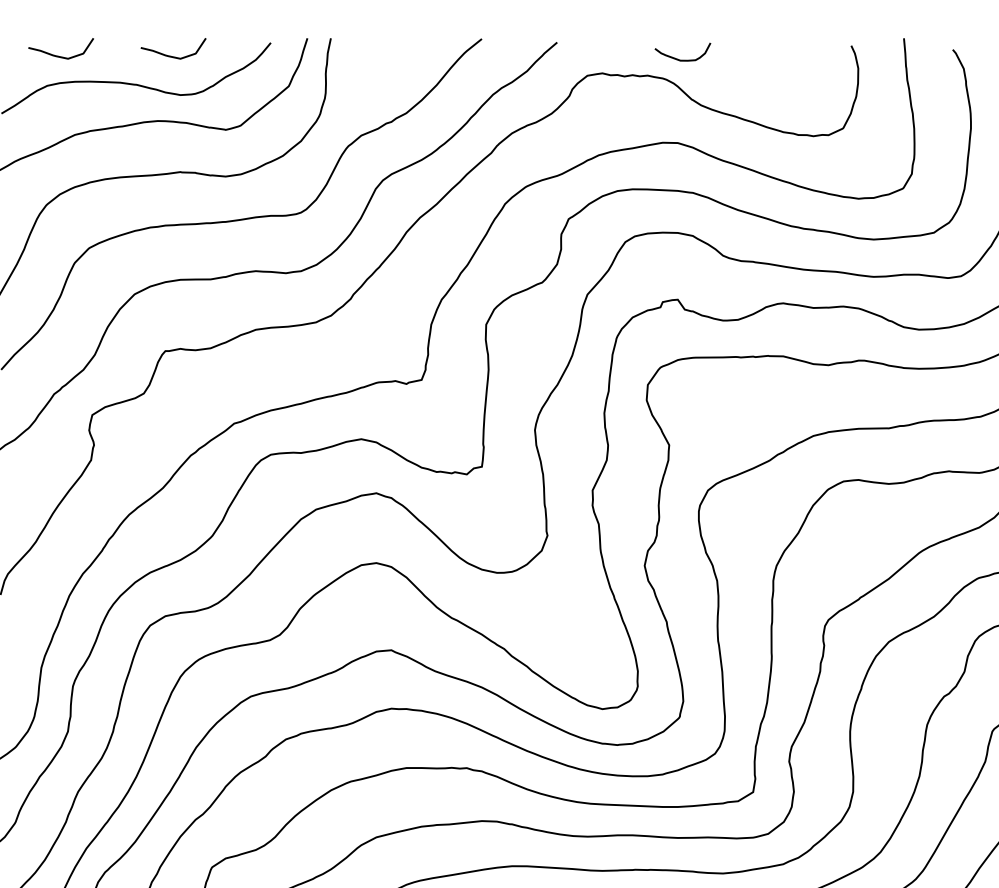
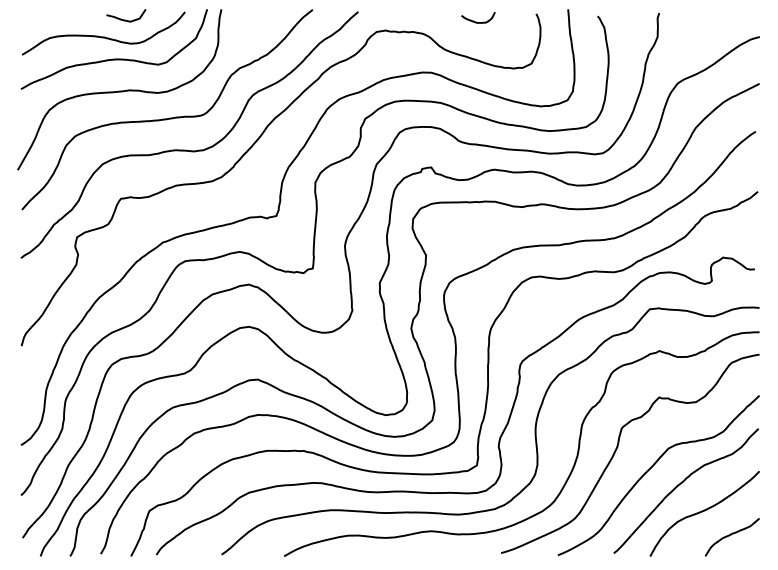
curve: (59, 55) -> (57, 19), removed
curve: (679, 58) -> (476, 21), moved

